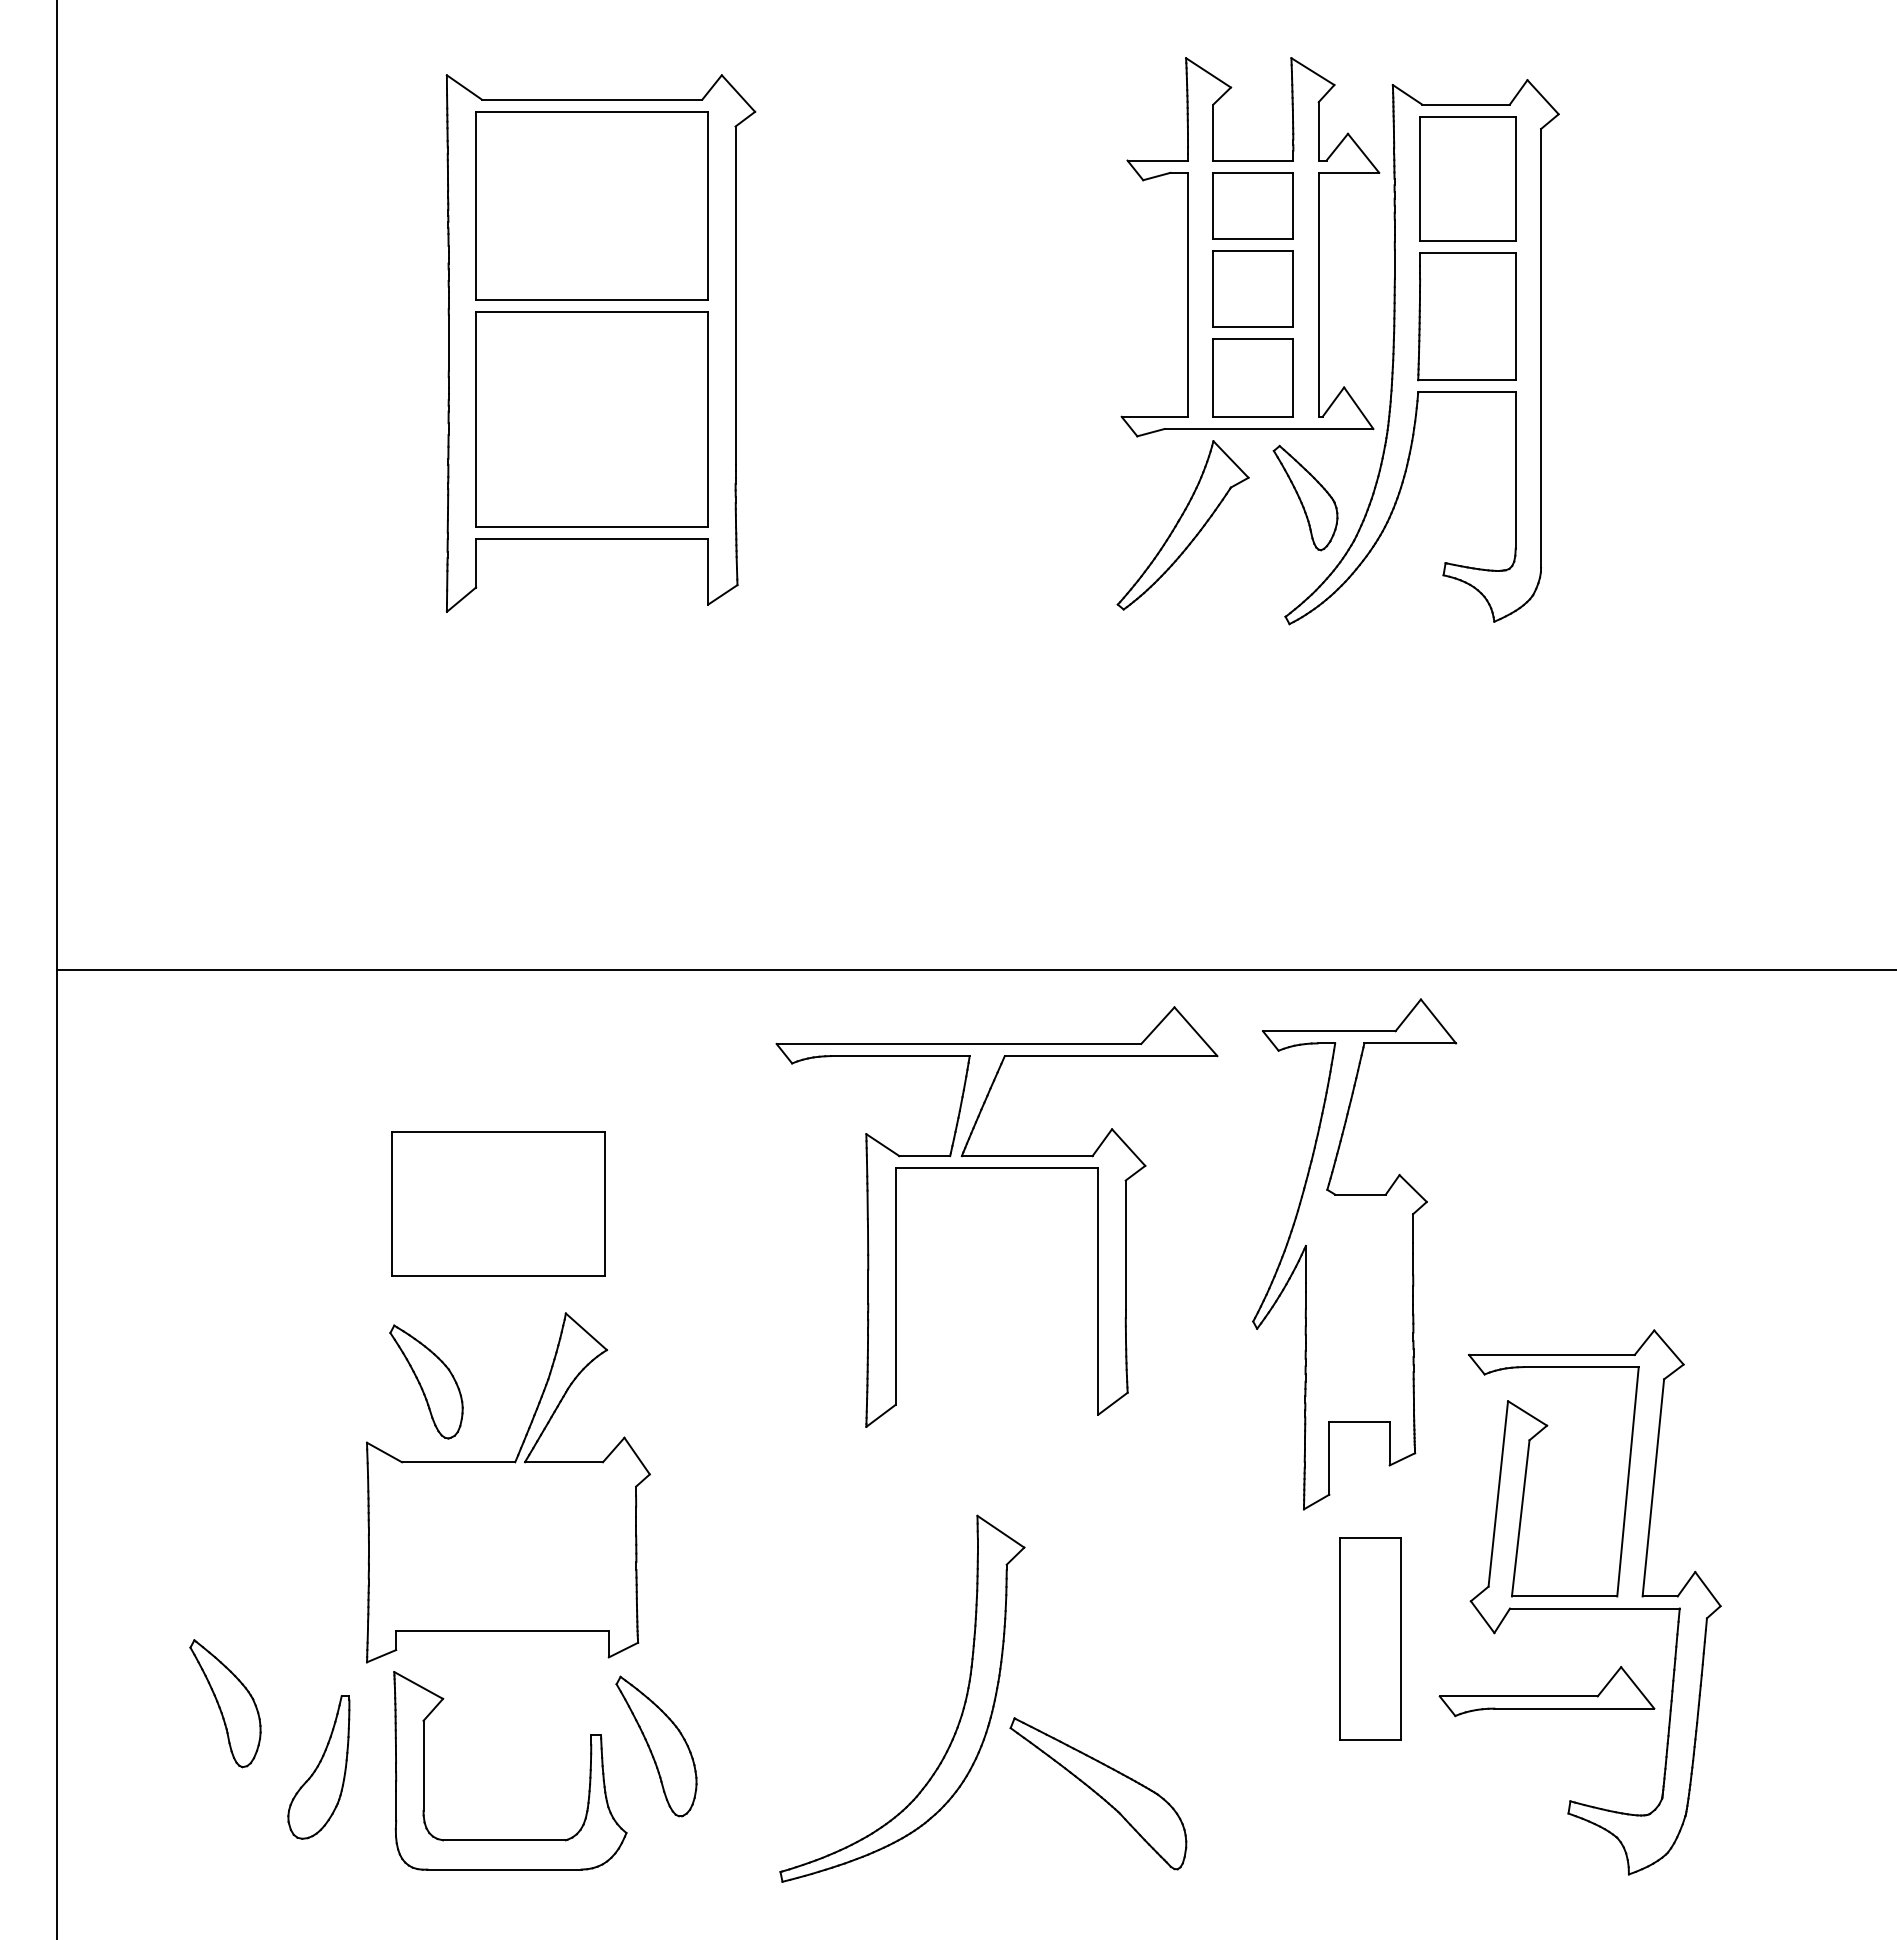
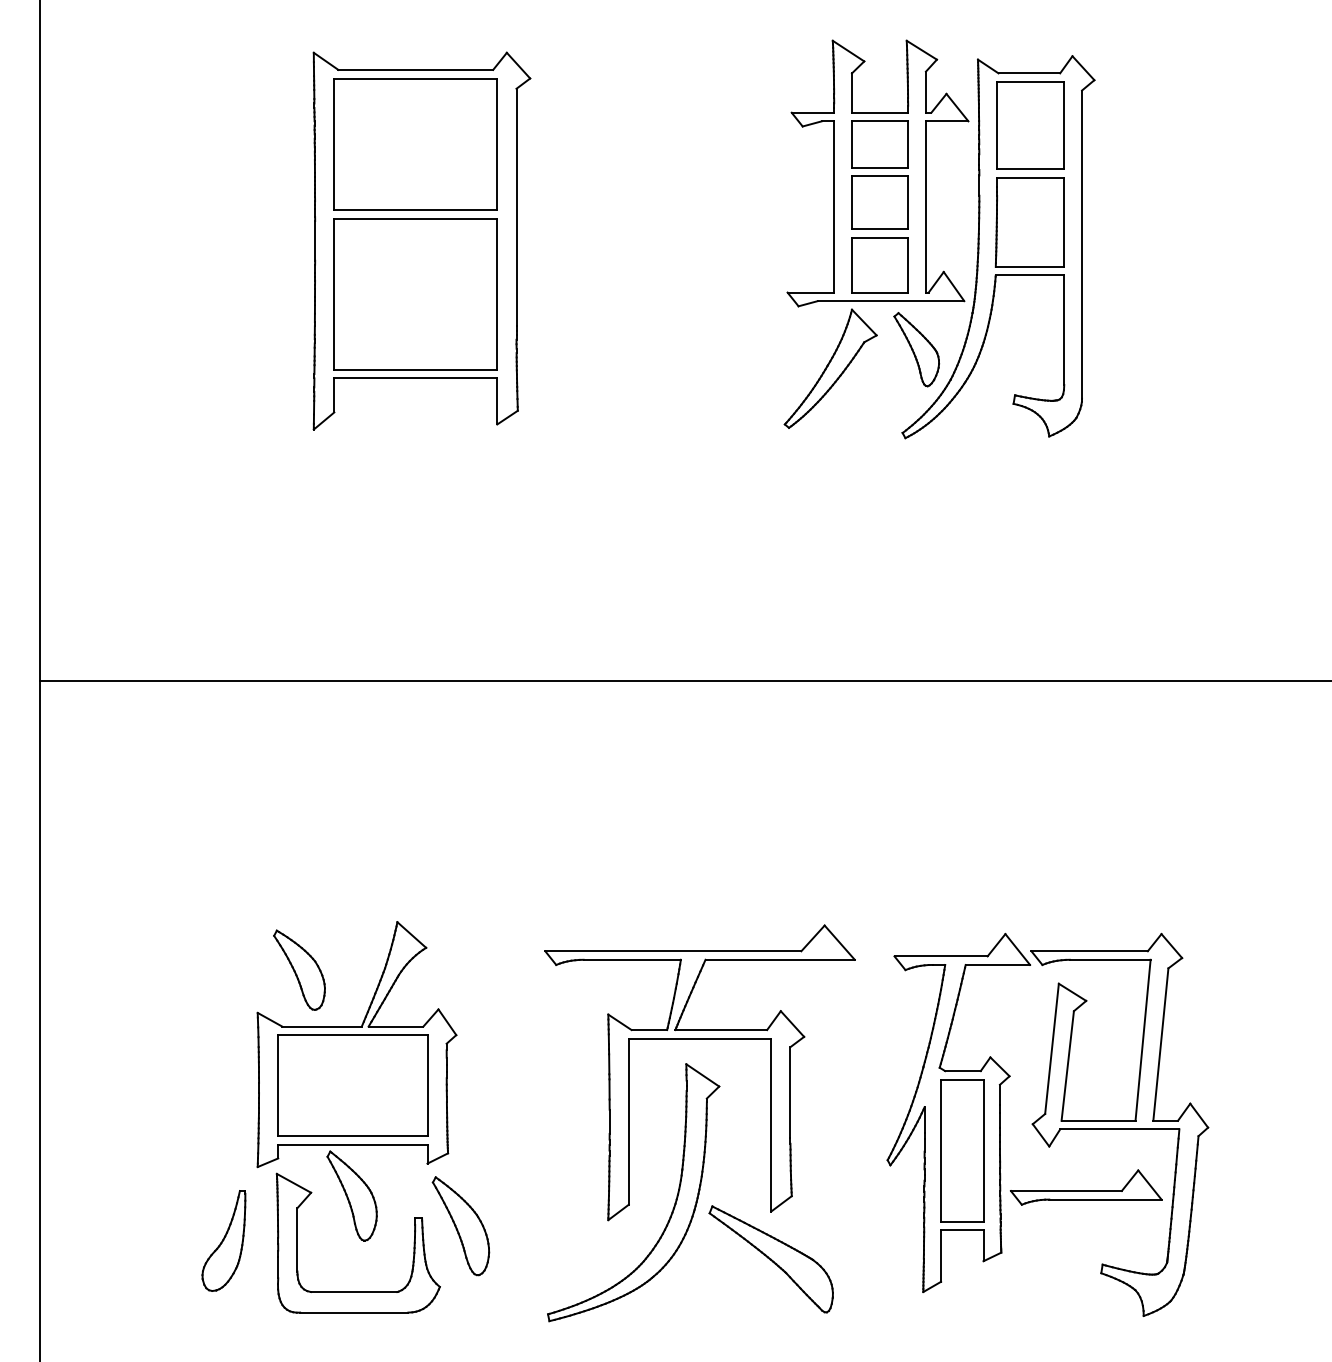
part: (996, 1168) -> (699, 1038), moved
part: (498, 1203) -> (352, 1085), moved
part: (1354, 1254) -> (958, 1113), moved
part: (225, 1703) -> (352, 1195), moved

